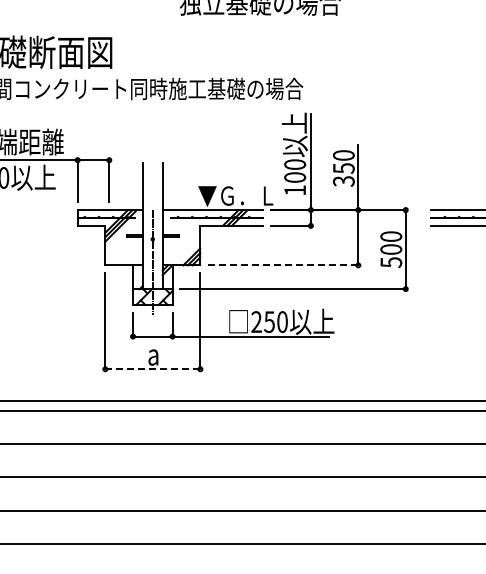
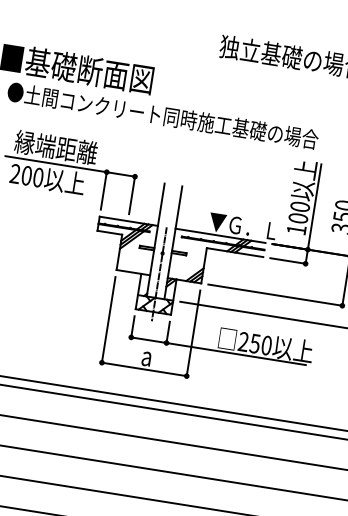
line: (283, 265) -> (275, 295), dashed -> solid
line: (152, 369) -> (143, 369), dashed -> solid

